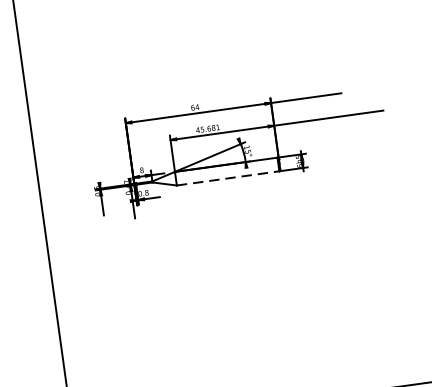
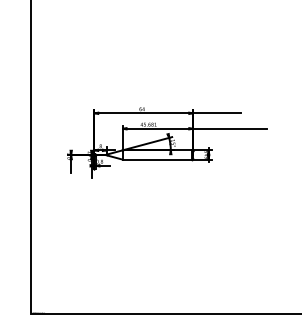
line: (228, 178) -> (157, 159), dashed -> solid

